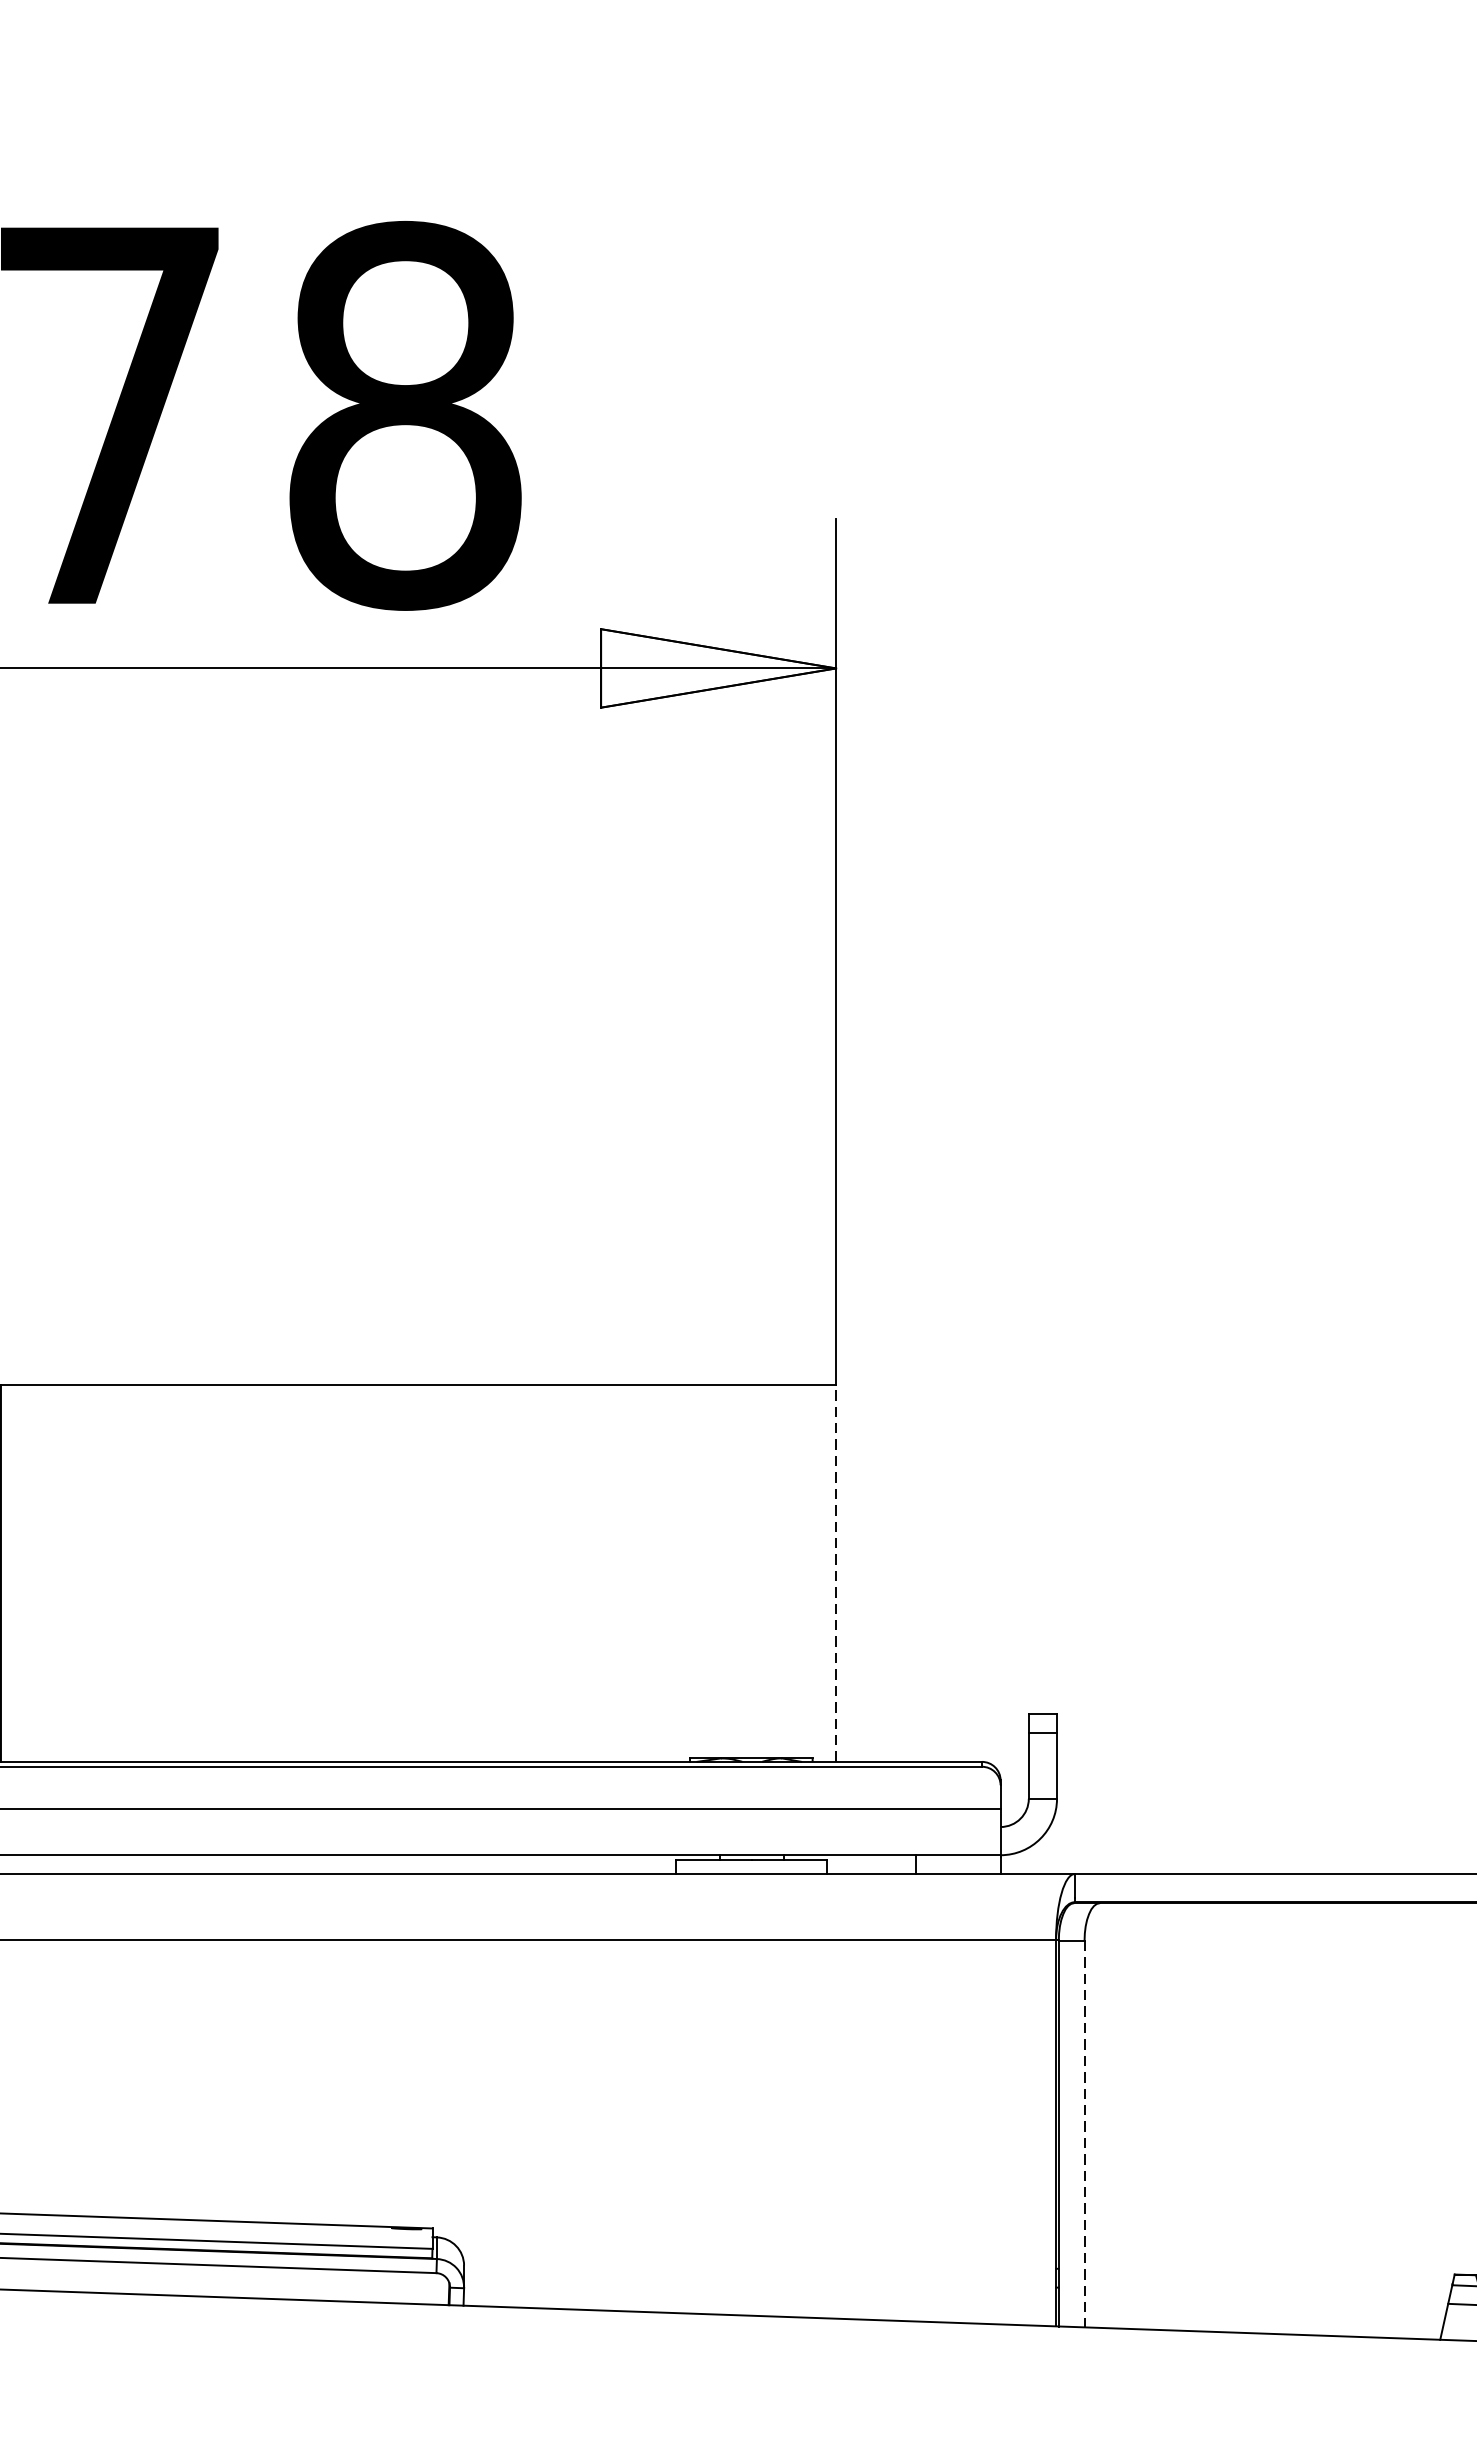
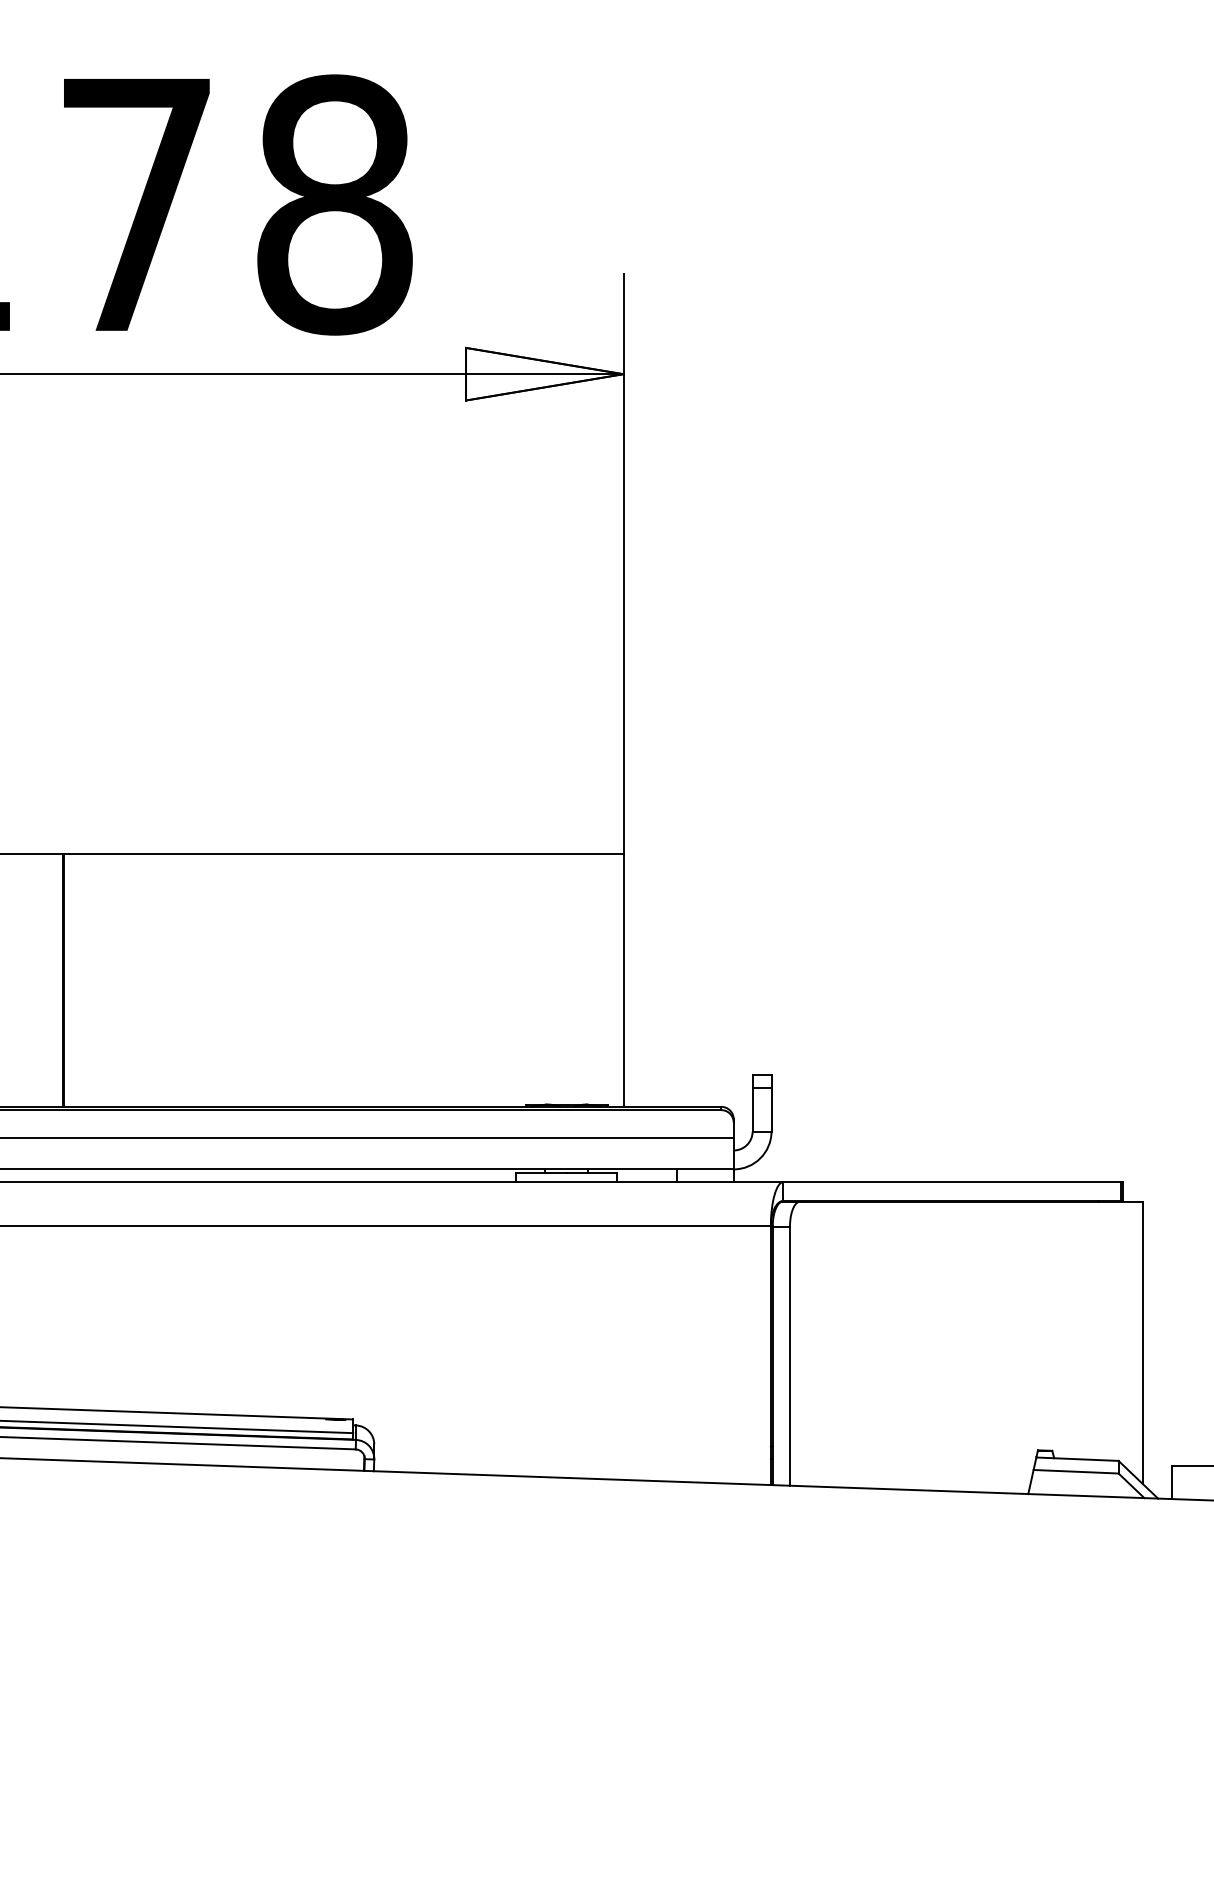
line: (836, 1573) -> (623, 980), dashed -> solid
line: (1083, 2134) -> (789, 1356), dashed -> solid

